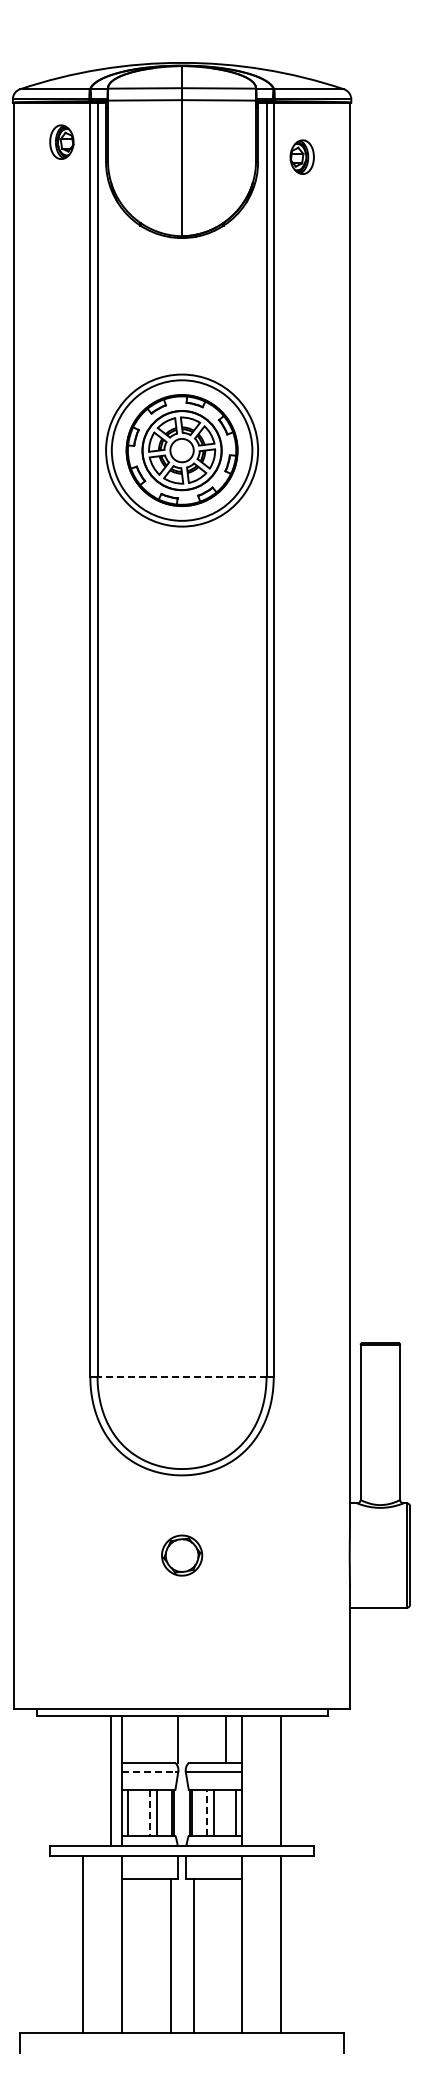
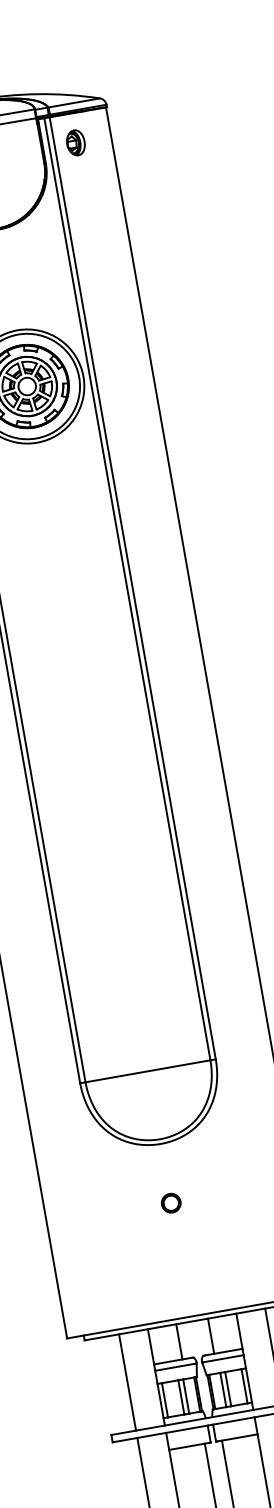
part: (301, 156) -> (75, 142), moved
line: (182, 1377) -> (148, 1071), dashed -> solid
part: (181, 1555) -> (170, 1203), size x0.62
line: (177, 1739) -> (179, 1341), moved
line: (225, 1739) -> (211, 1336), moved
line: (149, 1771) -> (175, 1367), dashed -> solid
line: (111, 1780) -> (127, 1382), moved
line: (207, 1812) -> (223, 1389), dashed -> solid
line: (150, 1813) -> (181, 1397), dashed -> solid

